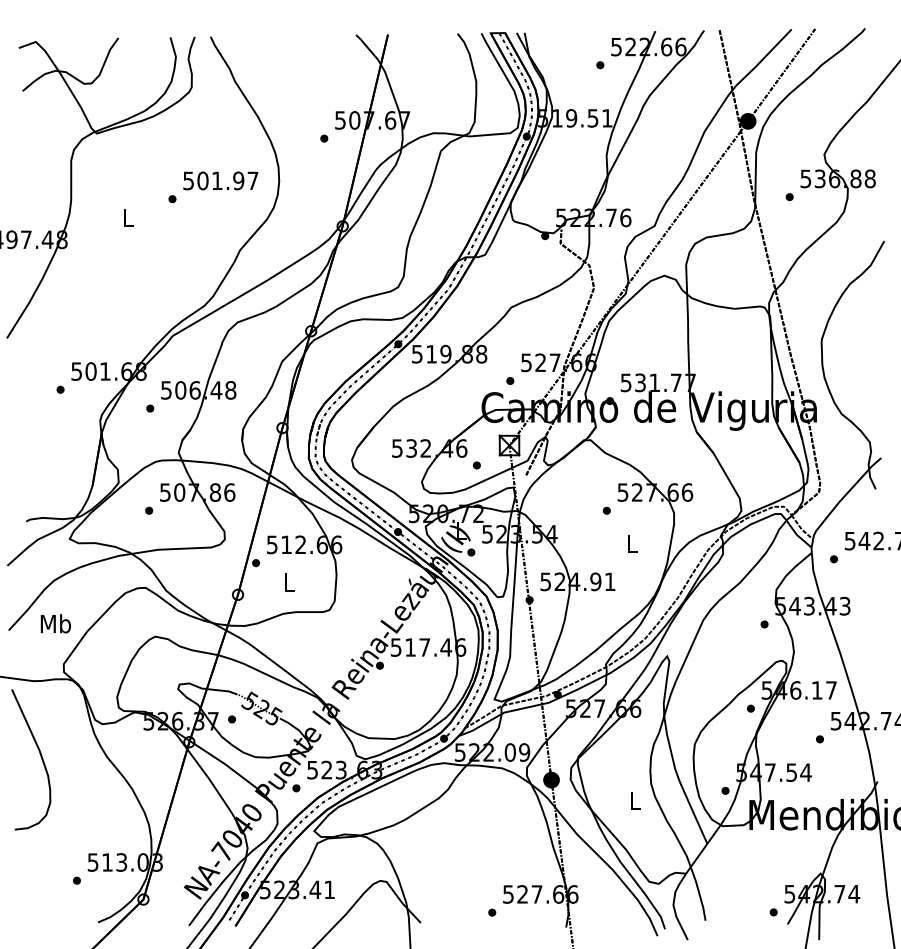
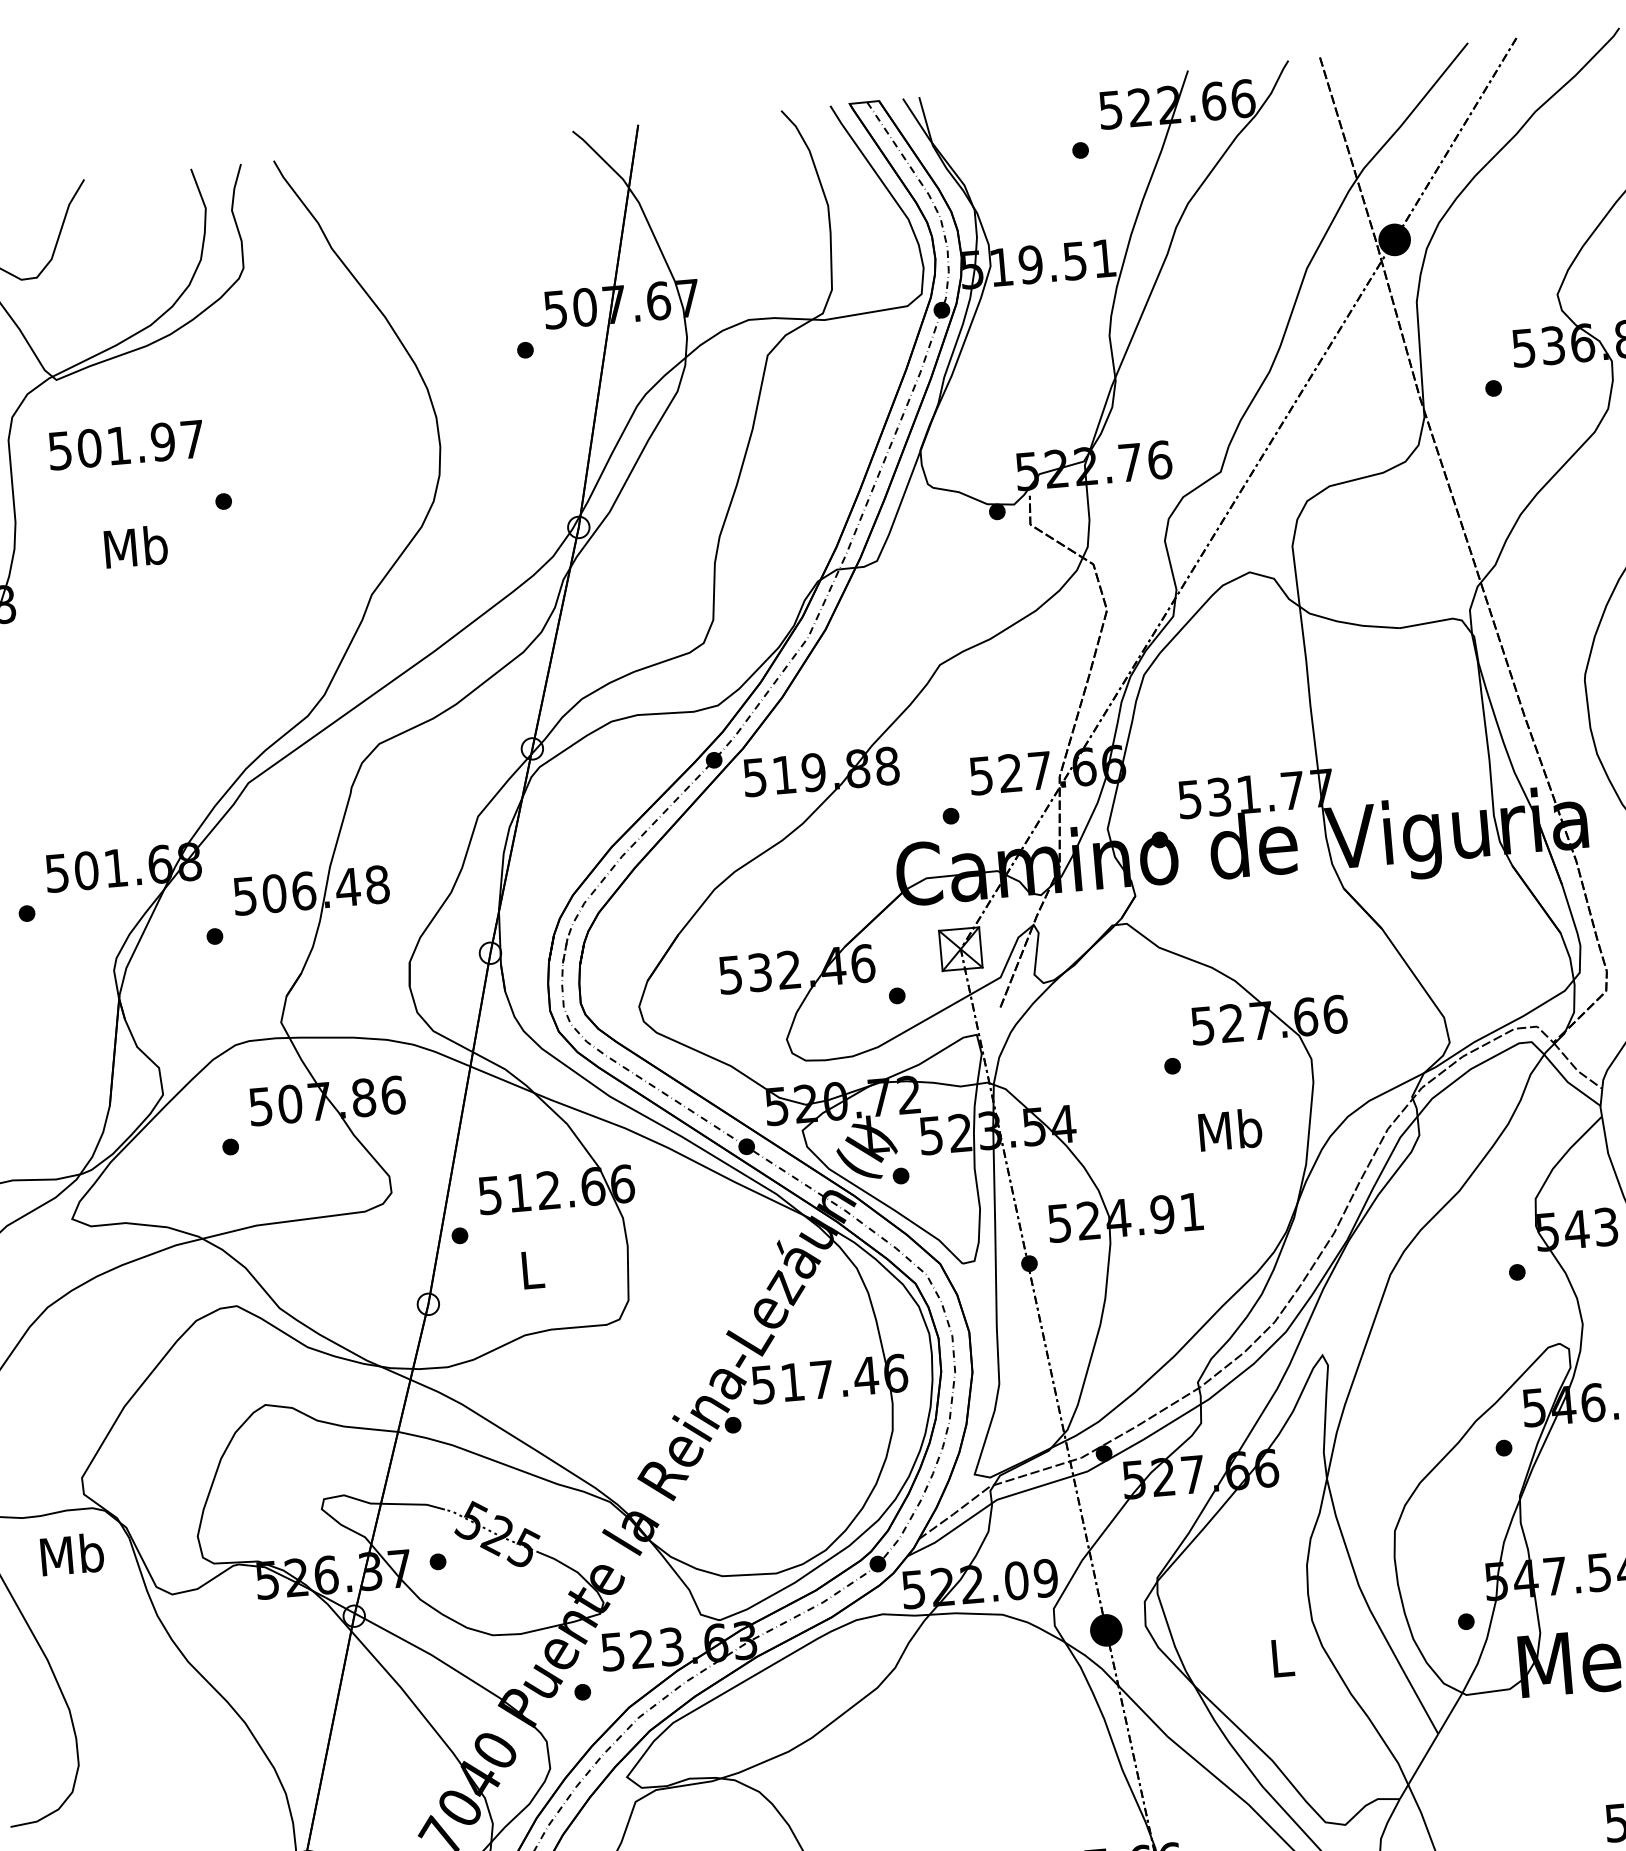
text: (220, 180) -> (125, 444), moved
text: (128, 216) -> (136, 545), L -> Mb
text: (632, 543) -> (1231, 1129), L -> Mb
text: (55, 623) -> (71, 1553), moved

